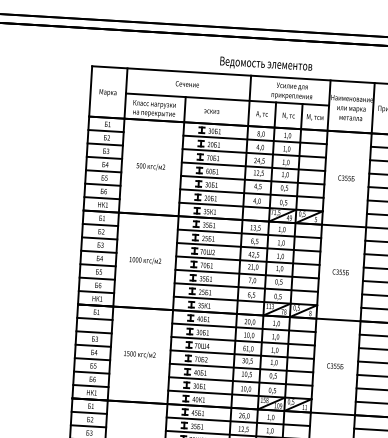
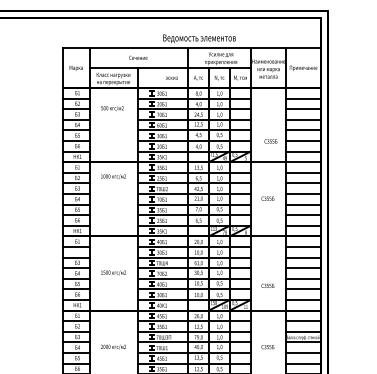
text: (211, 110) -> (171, 77), moved
text: (150, 166) -> (112, 108), moved
text: (345, 178) -> (270, 141), moved
text: (145, 260) -> (113, 176), moved
text: (334, 365) -> (267, 285), moved

